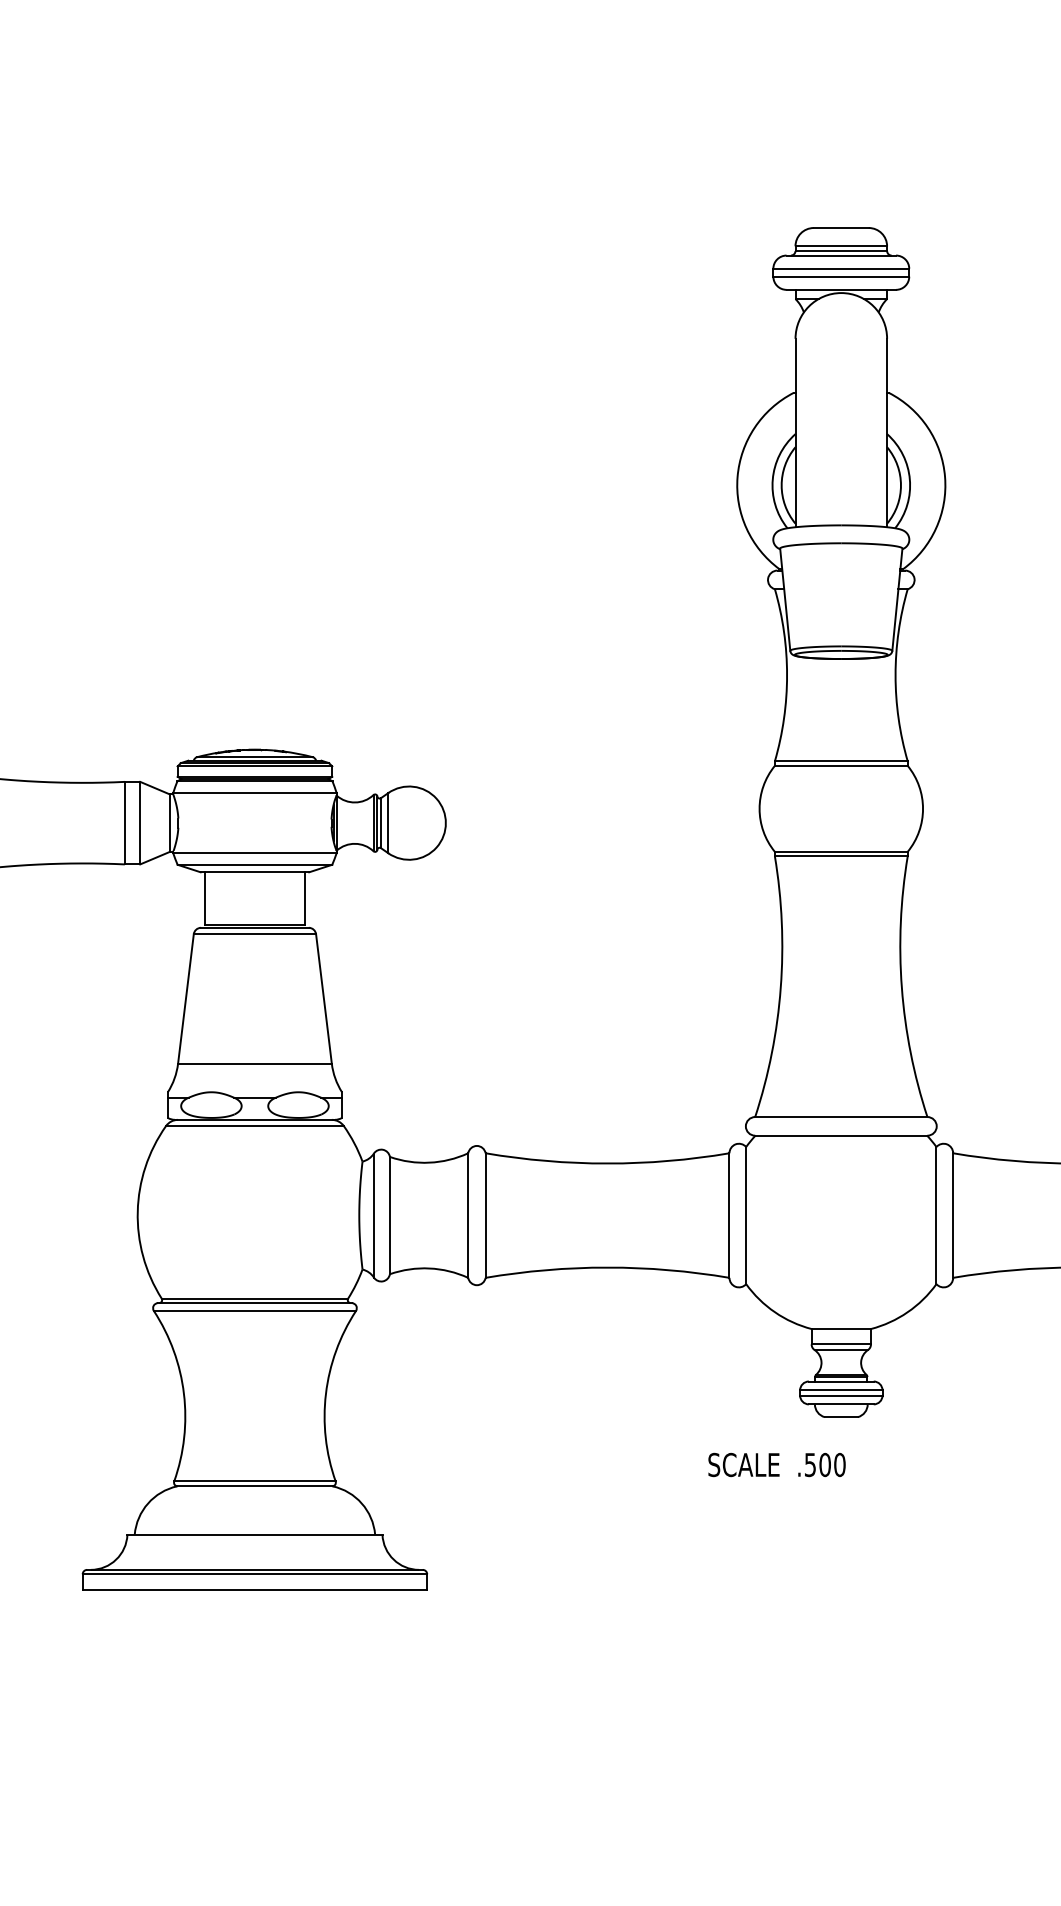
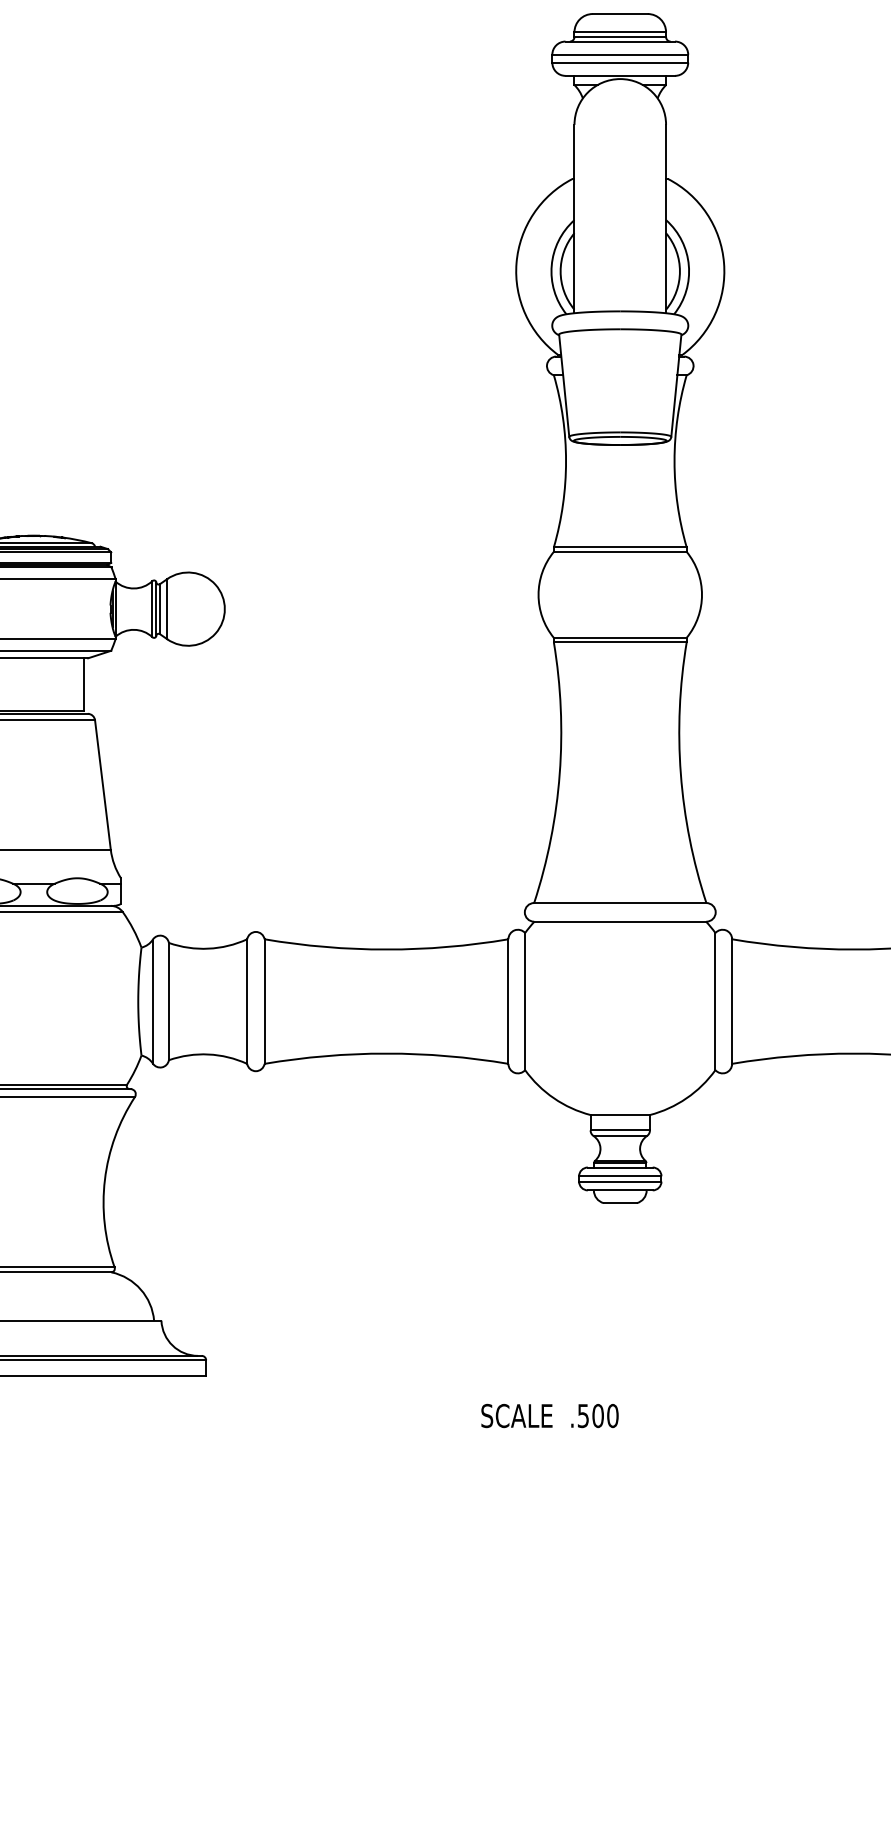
text: (776, 1464) -> (549, 1415), moved

